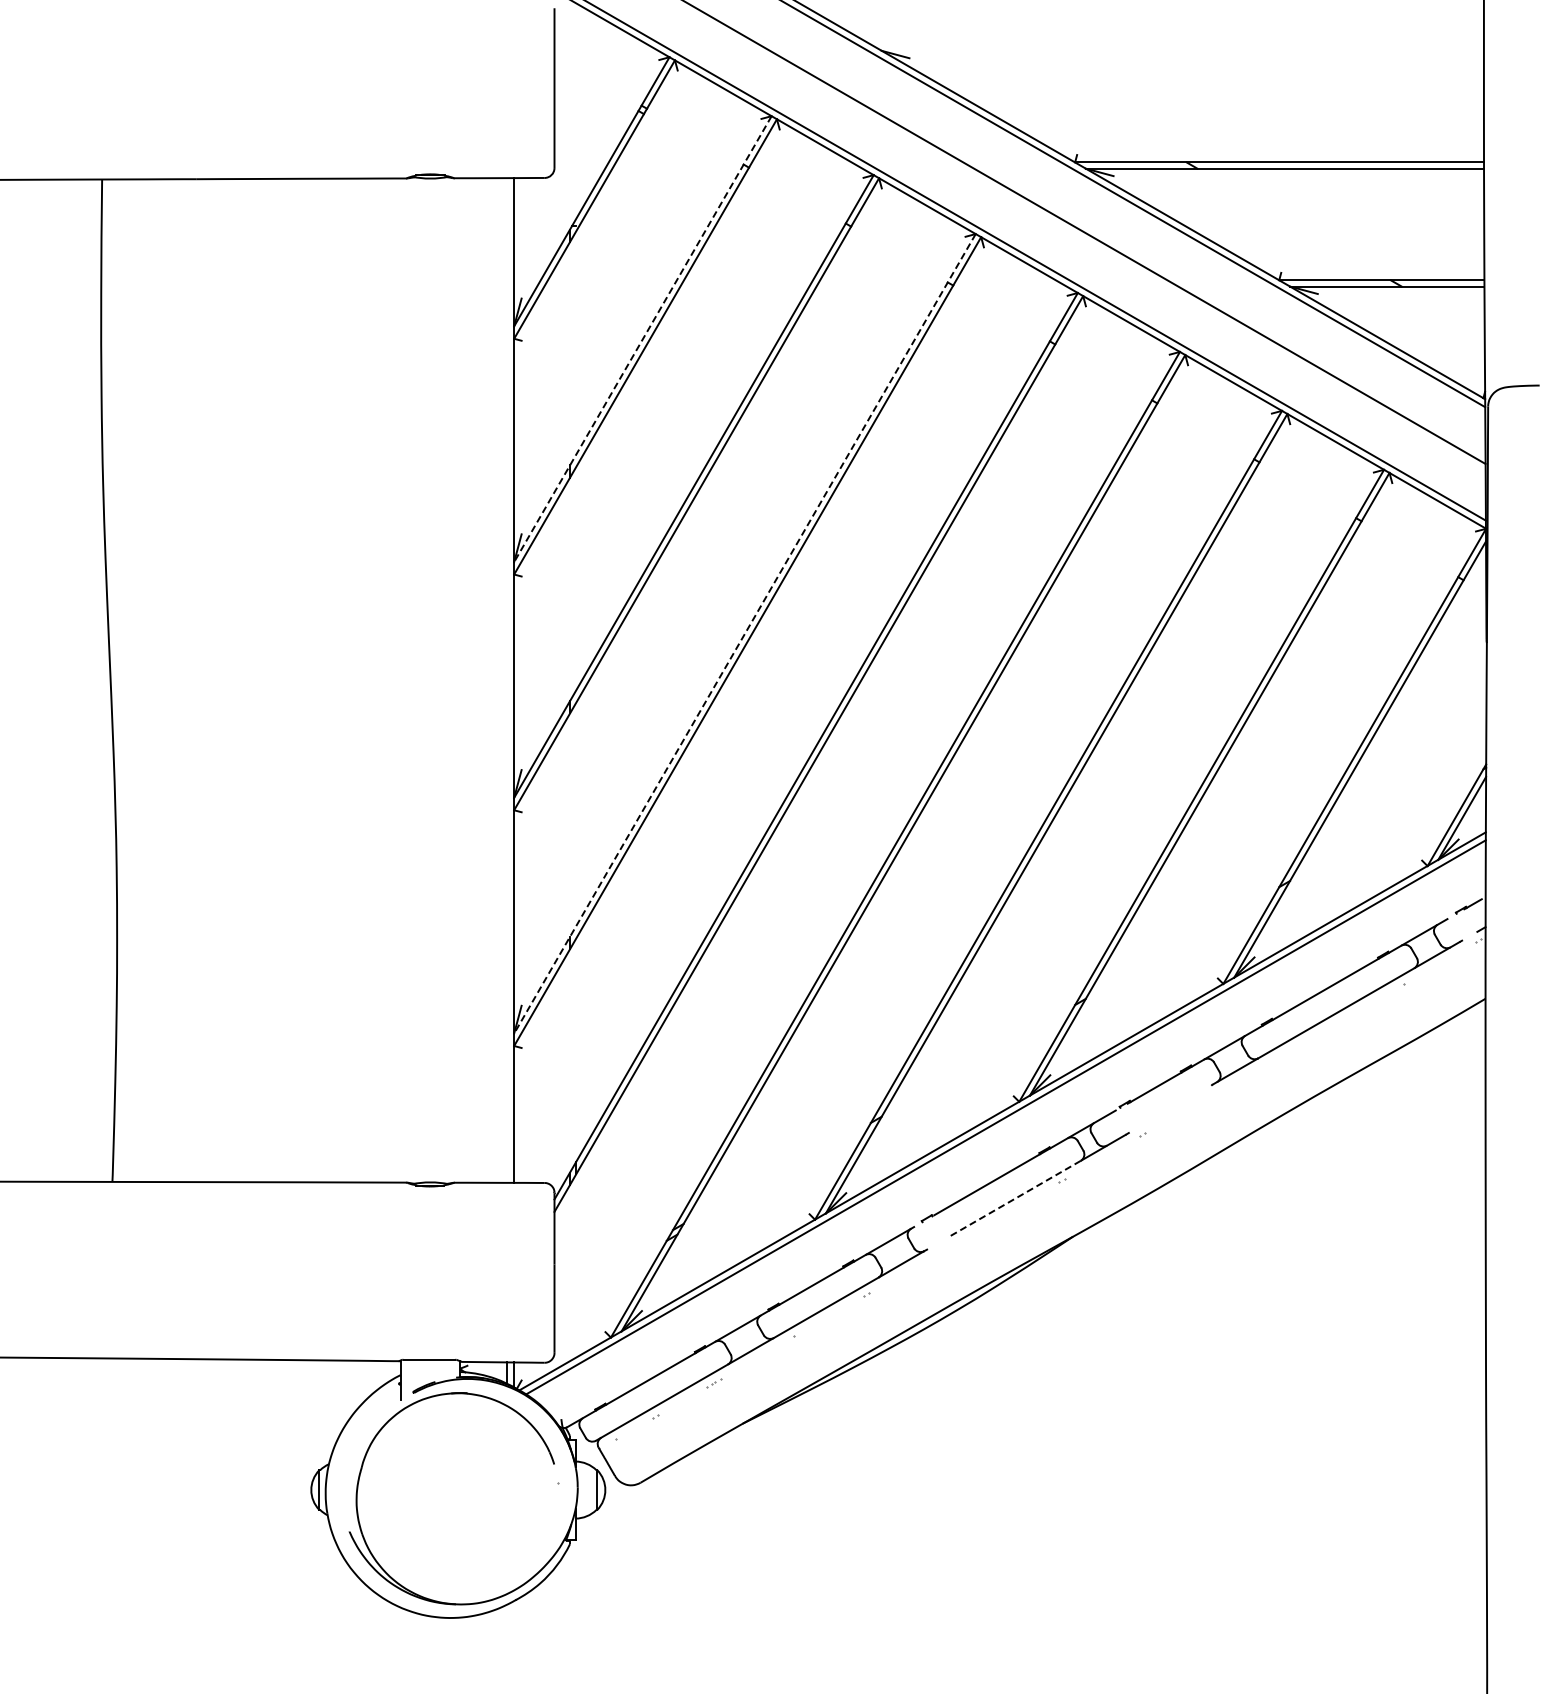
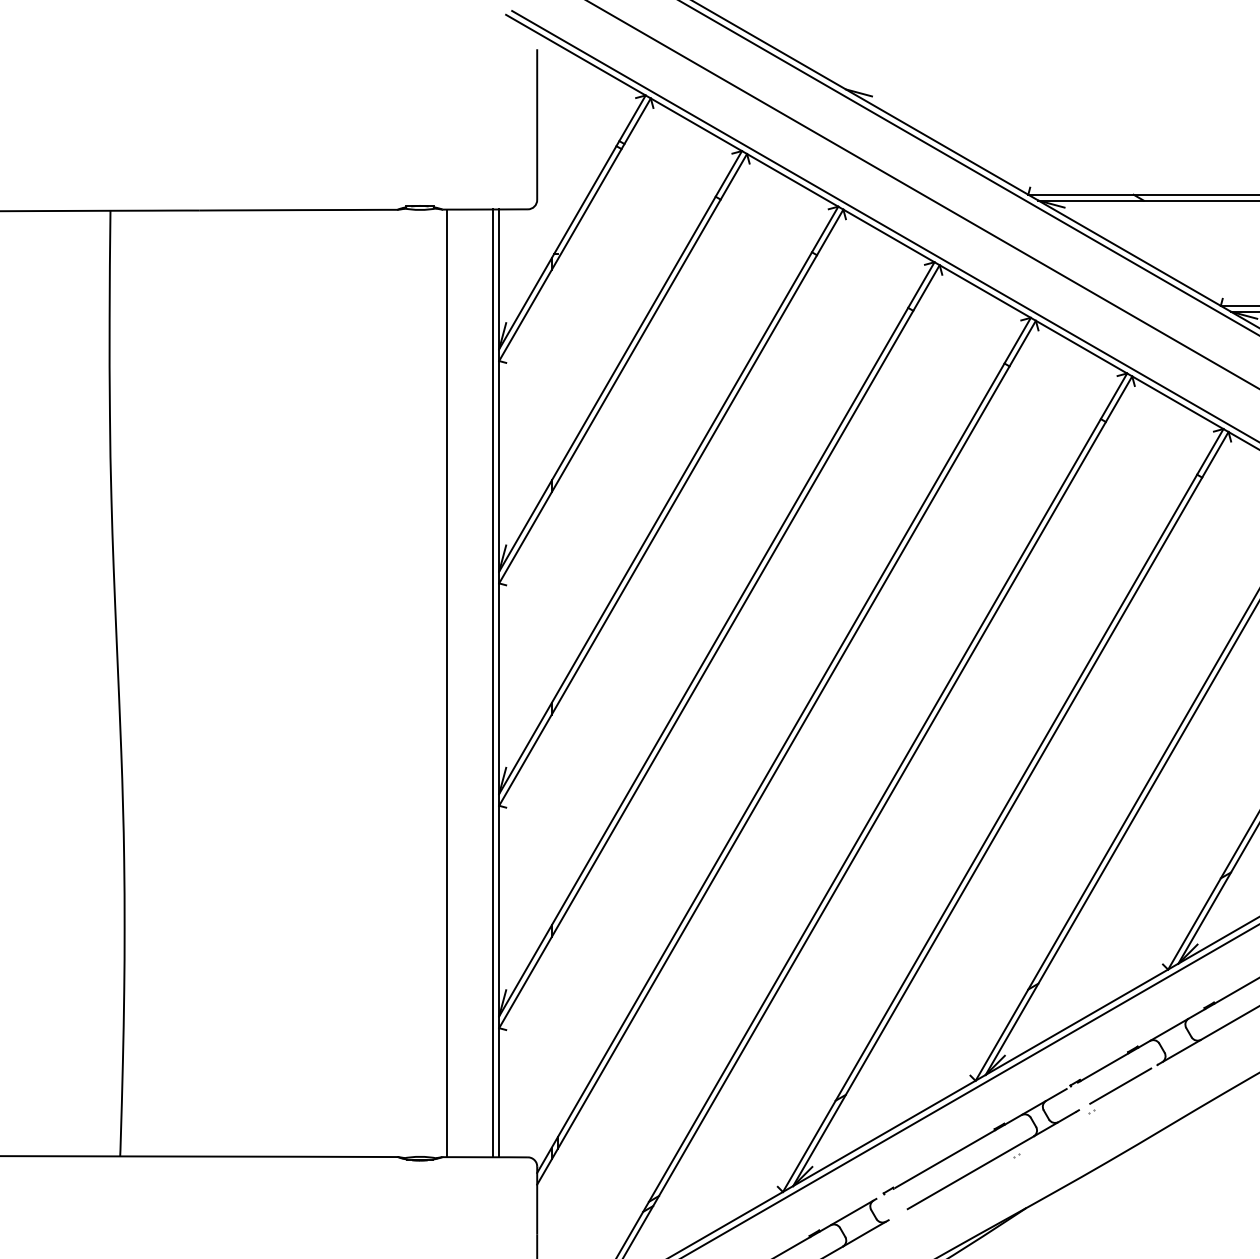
line: (642, 339) -> (620, 361), dashed -> solid
line: (744, 633) -> (716, 639), dashed -> solid
line: (458, 680) -> (446, 683), added
line: (507, 680) -> (492, 683), added
line: (1172, 1107) -> (1120, 1086), added
line: (1014, 1199) -> (971, 1172), dashed -> solid

